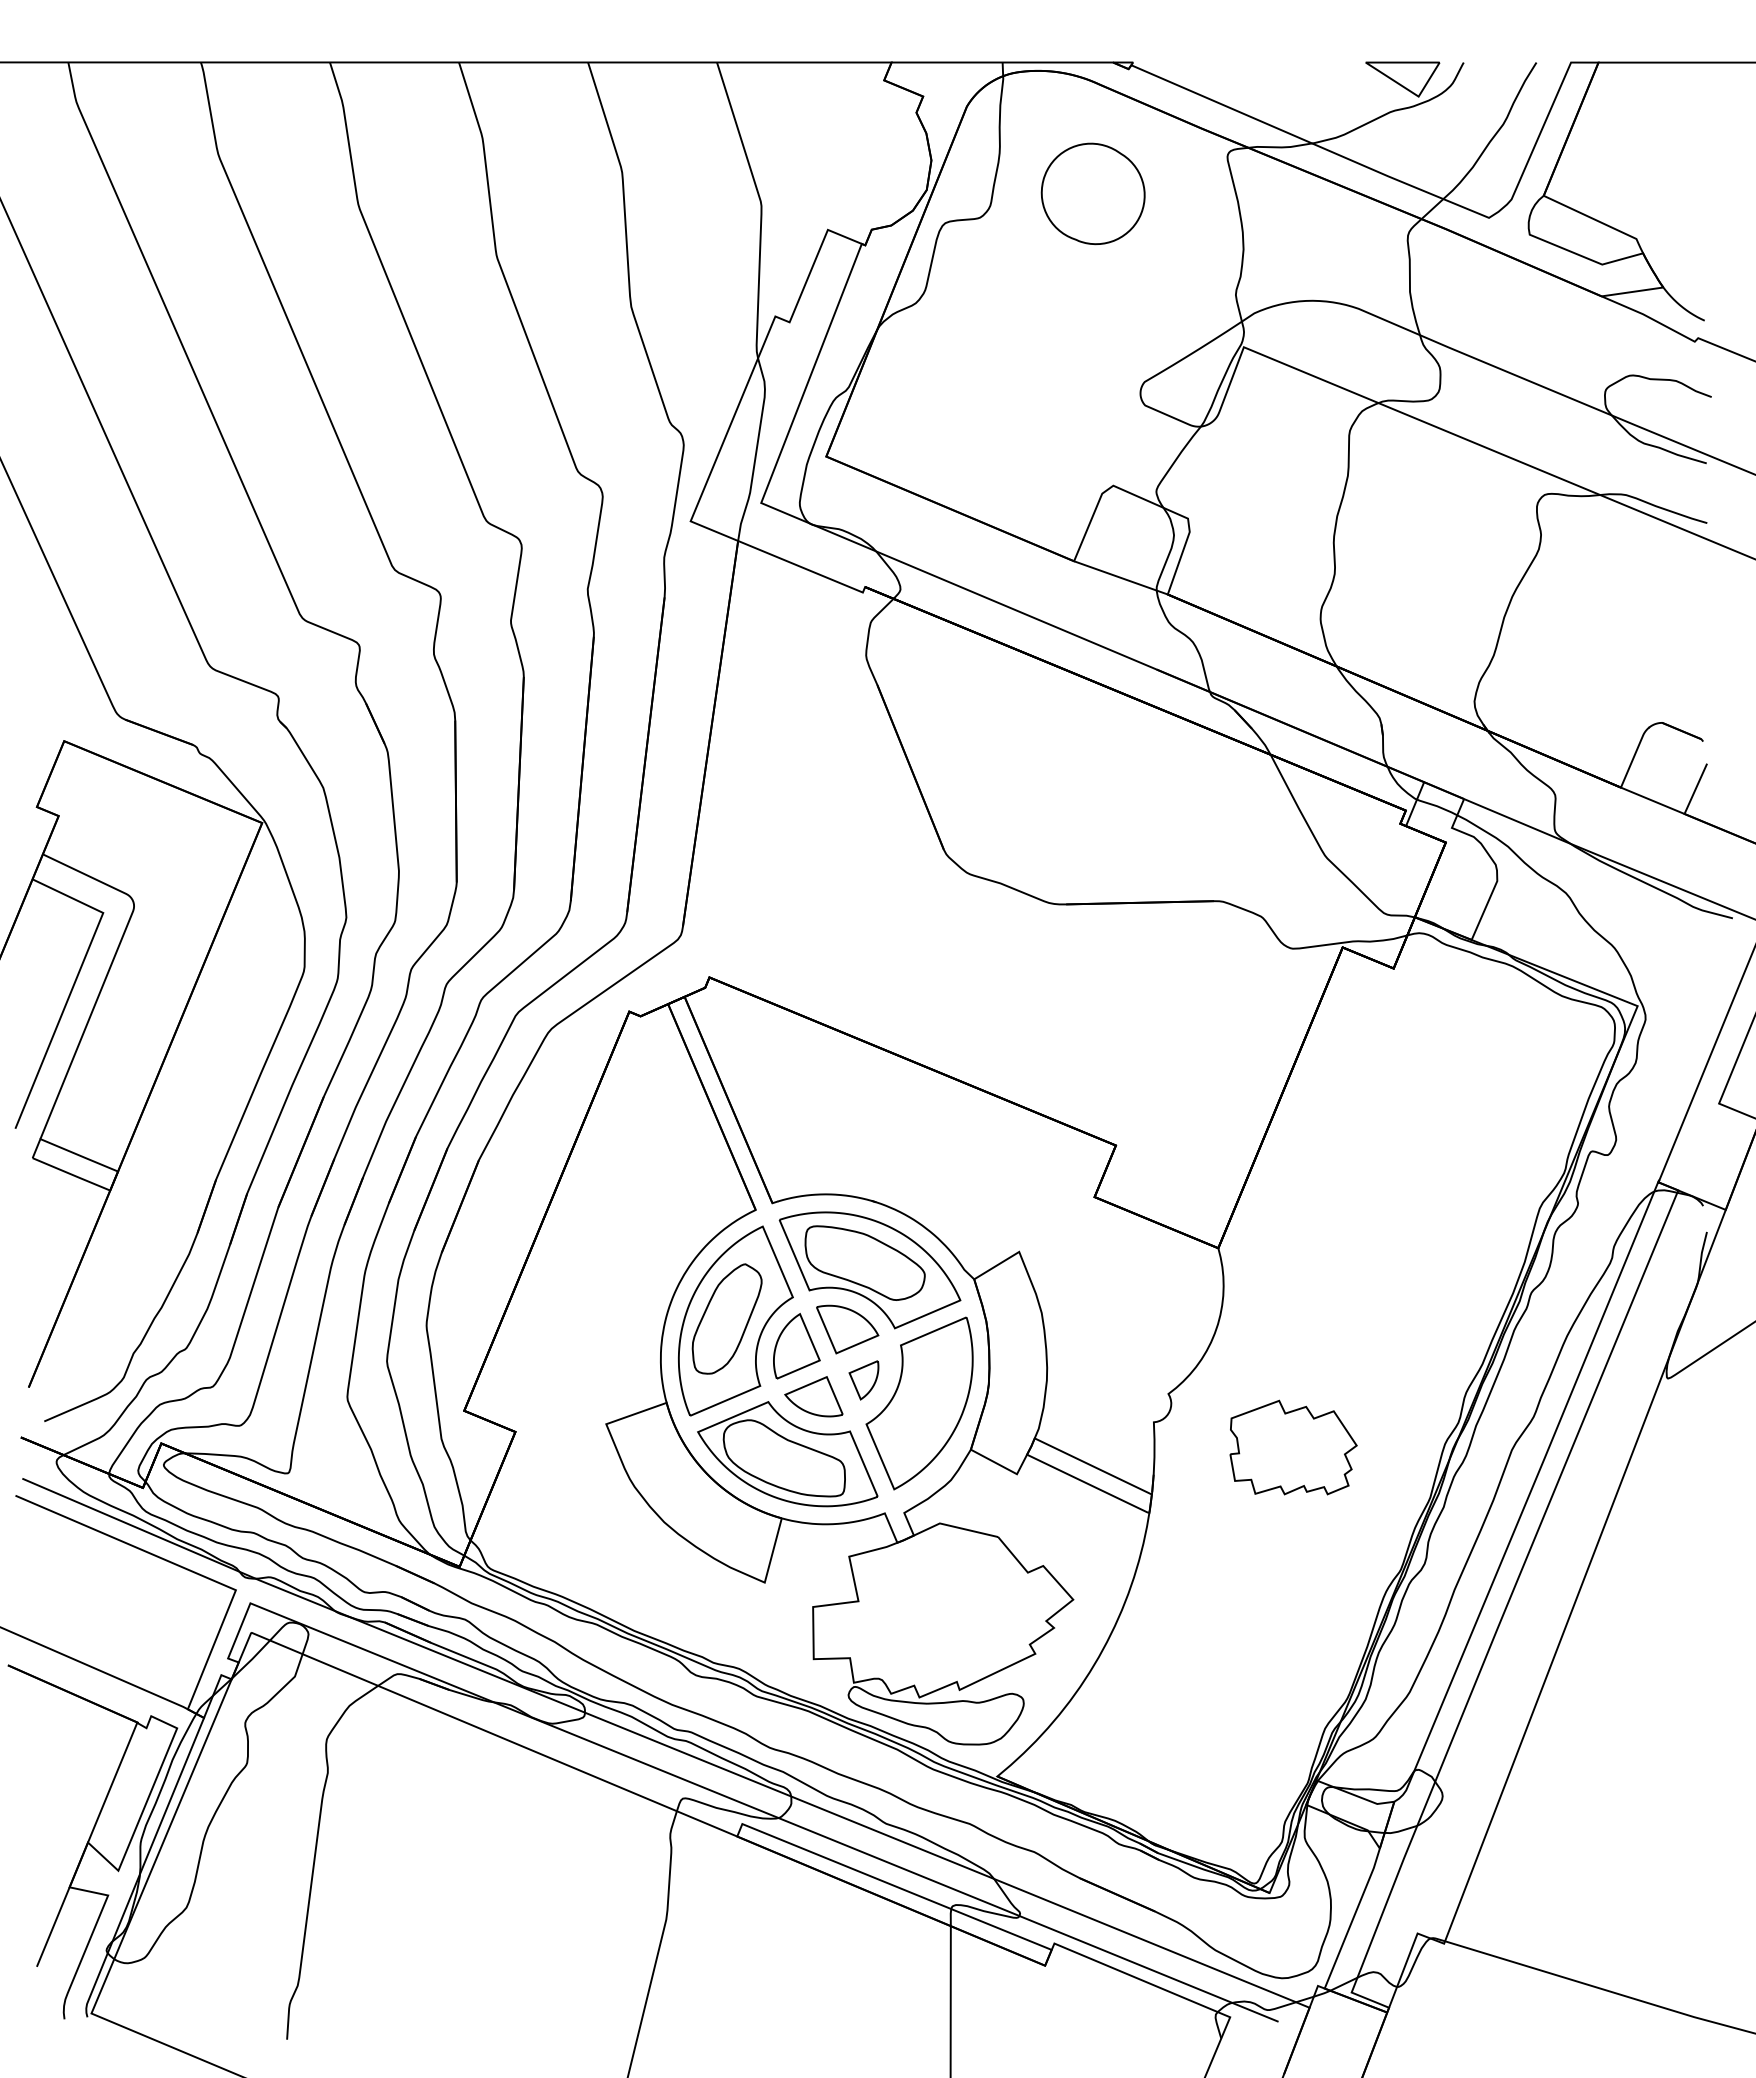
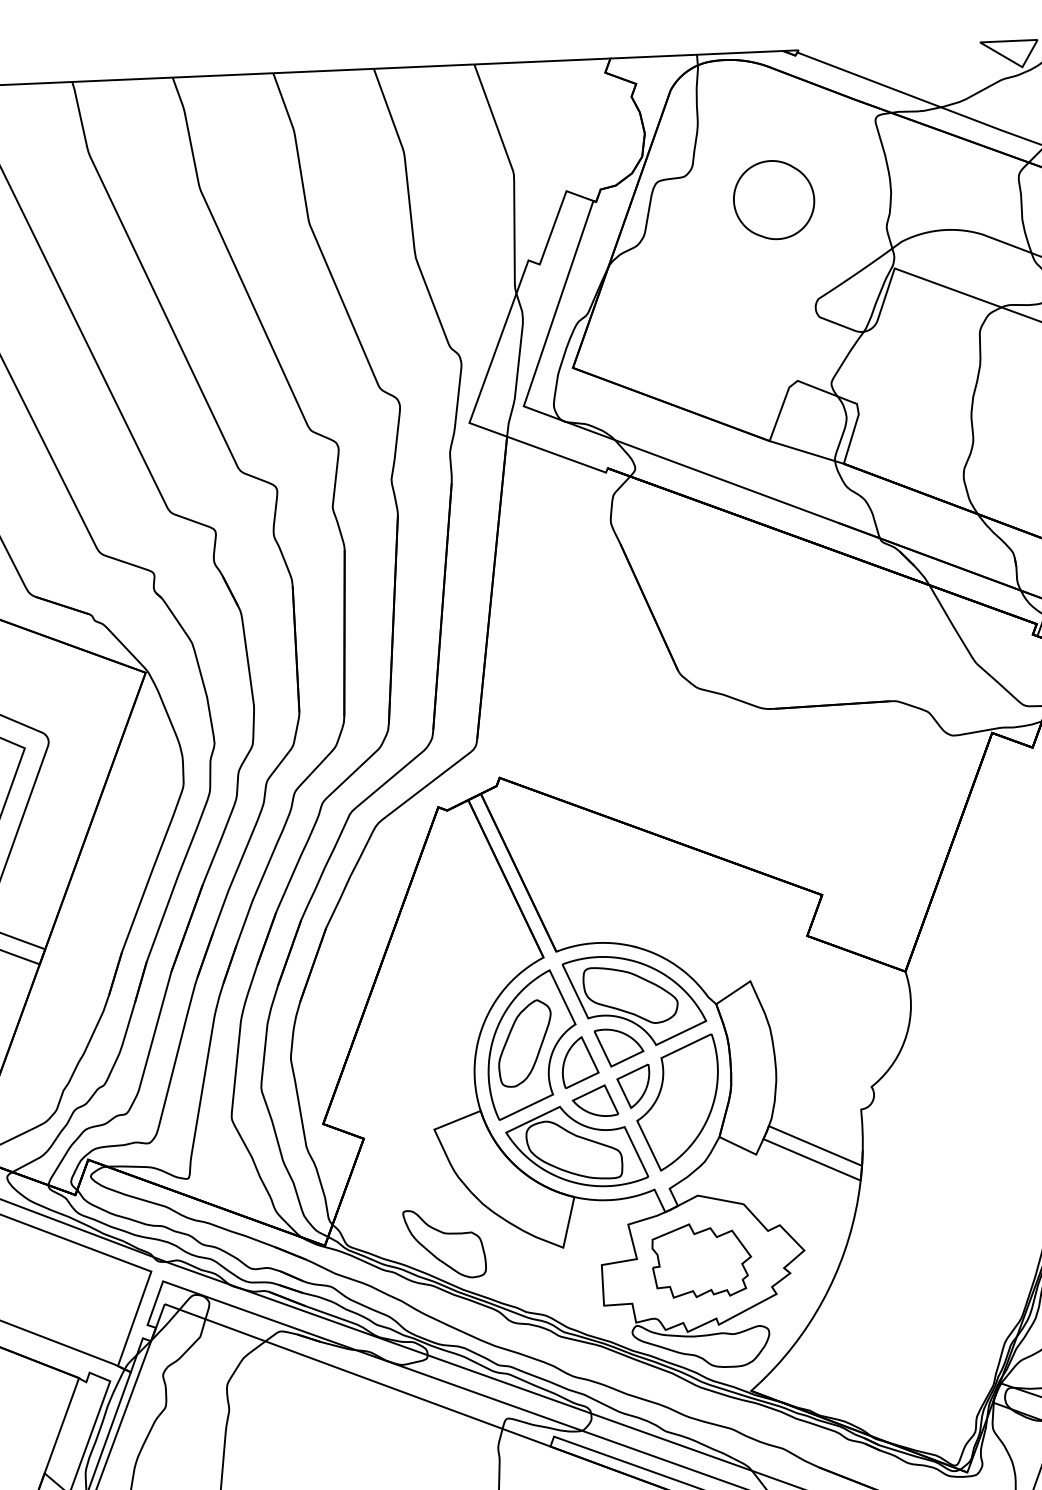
part: (1092, 193) -> (773, 199), moved
part: (863, 1380) -> (633, 1086), size x1.43
part: (1293, 1447) -> (701, 1260), moved
part: (612, 1571) -> (444, 1244), added

